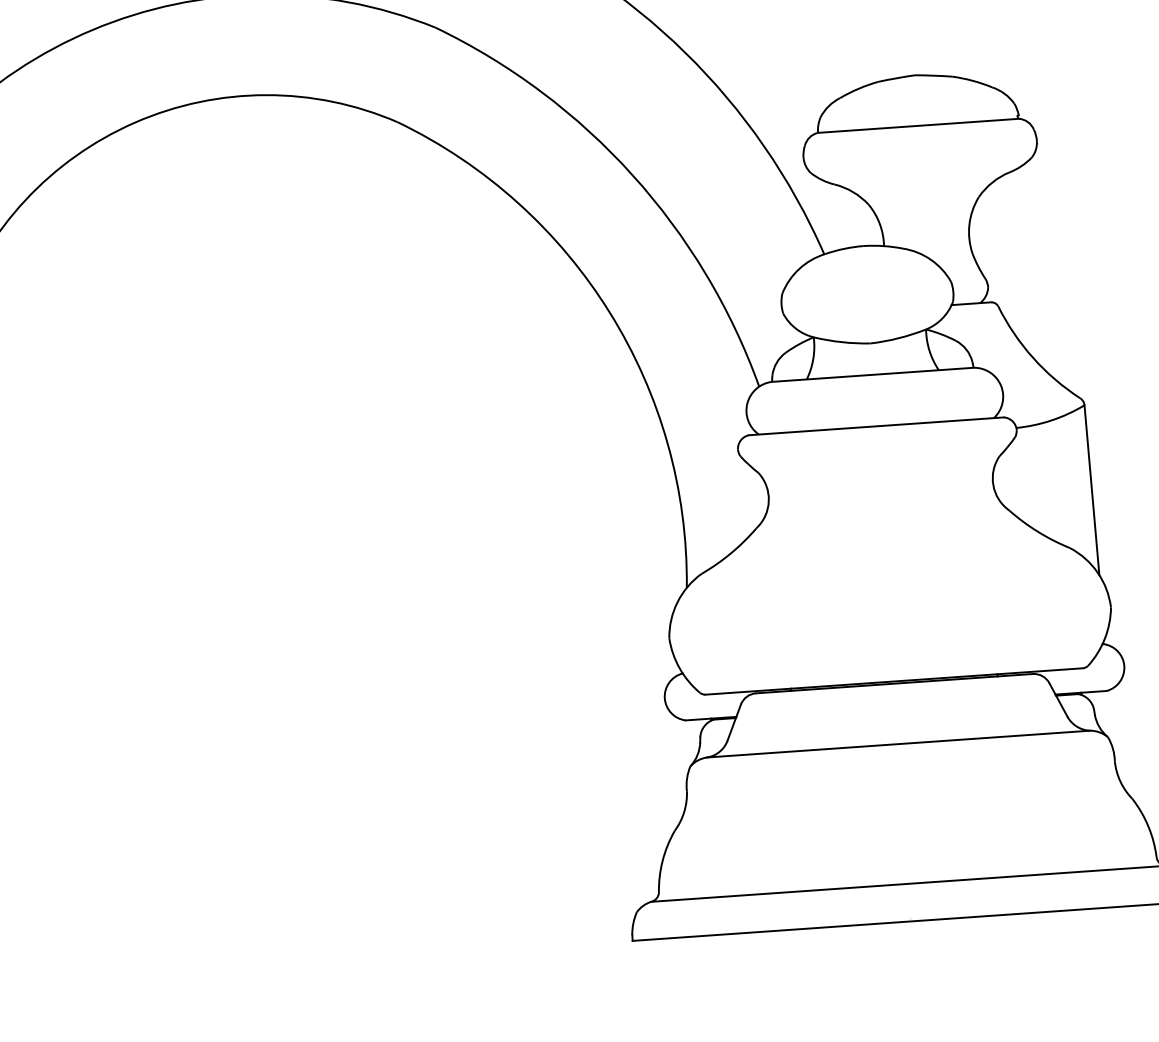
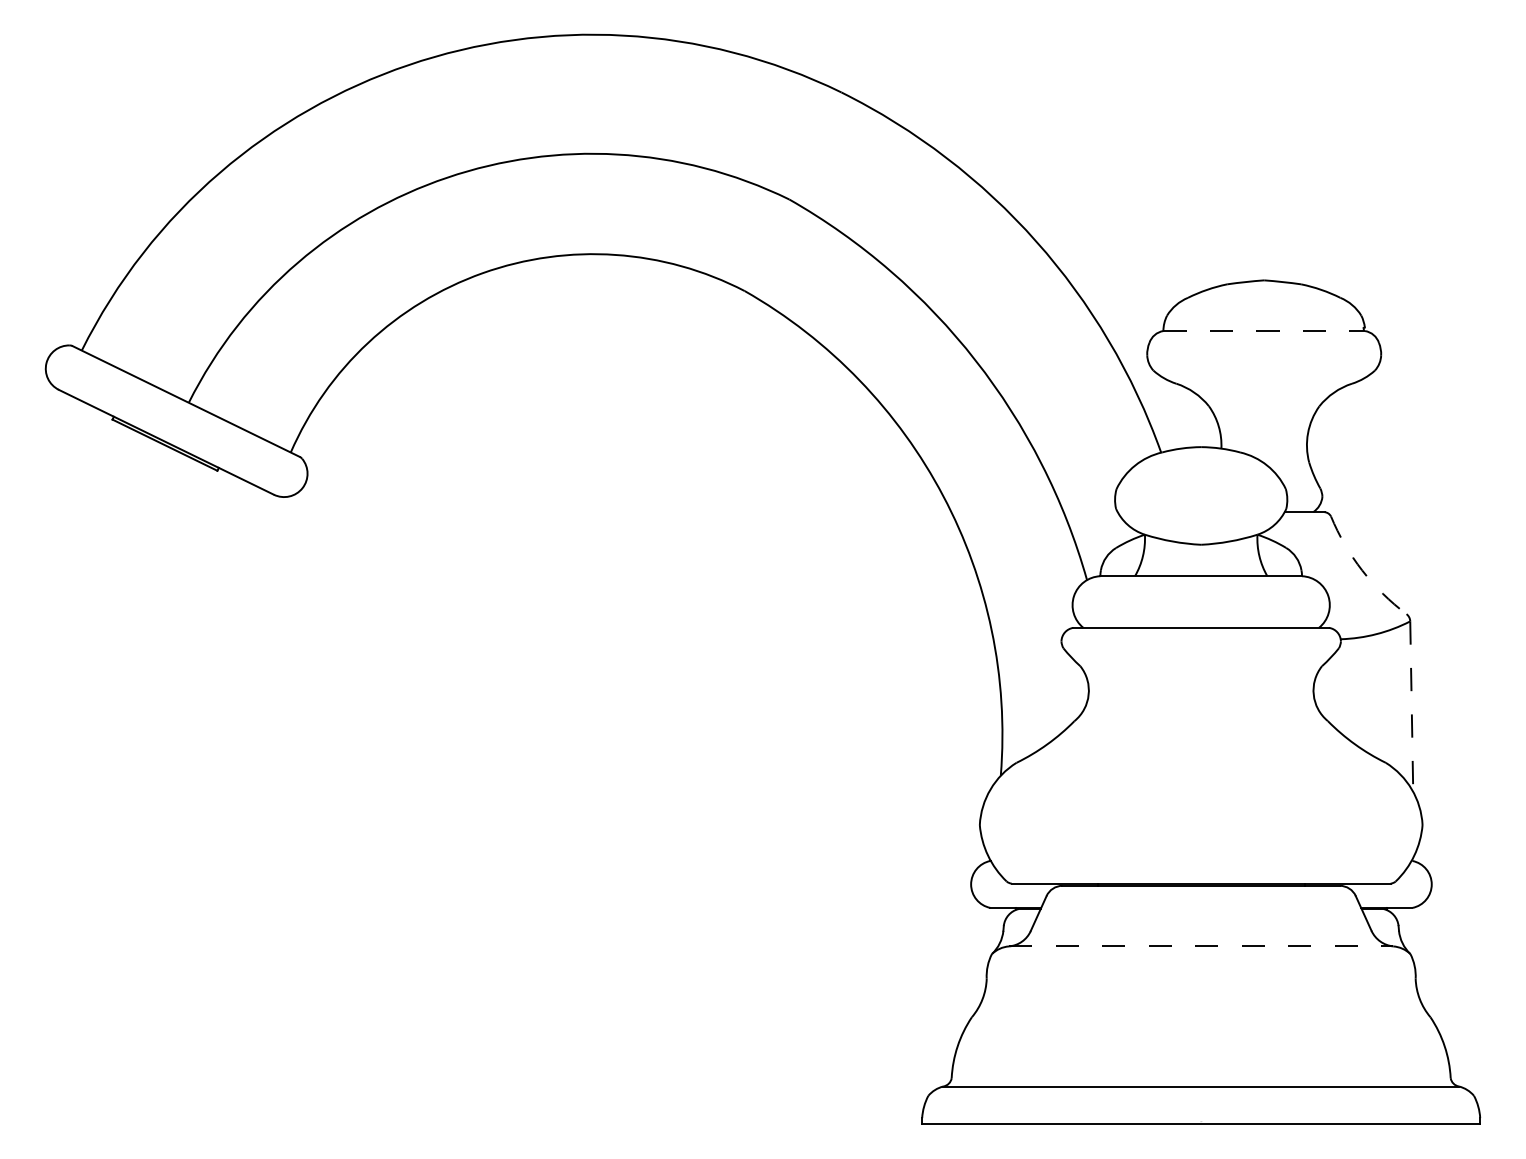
line: (918, 126) -> (1264, 331), solid -> dashed
arc: (1033, 357) -> (1362, 570), solid -> dashed
line: (1091, 491) -> (1411, 707), solid -> dashed
line: (898, 744) -> (1201, 946), solid -> dashed

